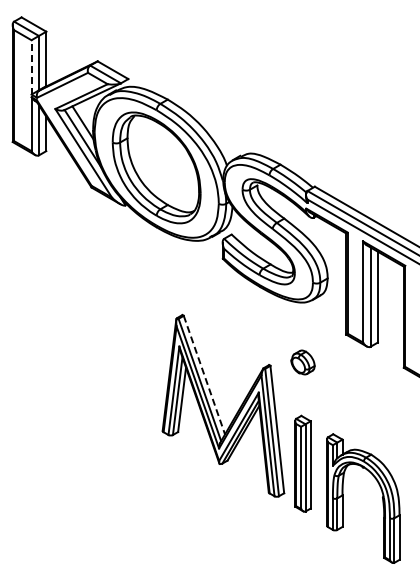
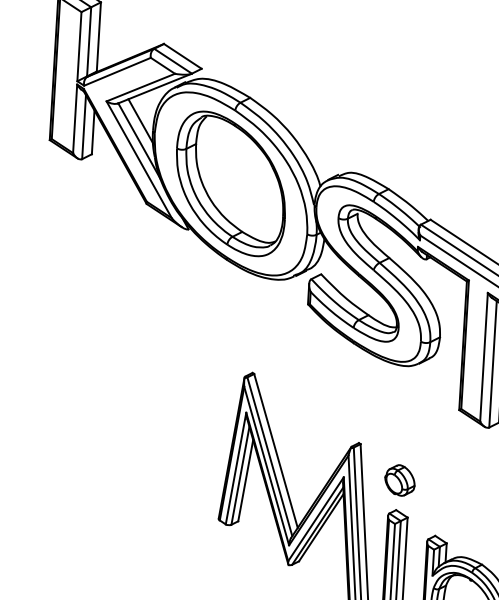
line: (31, 66) -> (79, 45), dashed -> solid
part: (302, 362) -> (399, 480), moved
line: (204, 375) -> (276, 451), dashed -> solid

